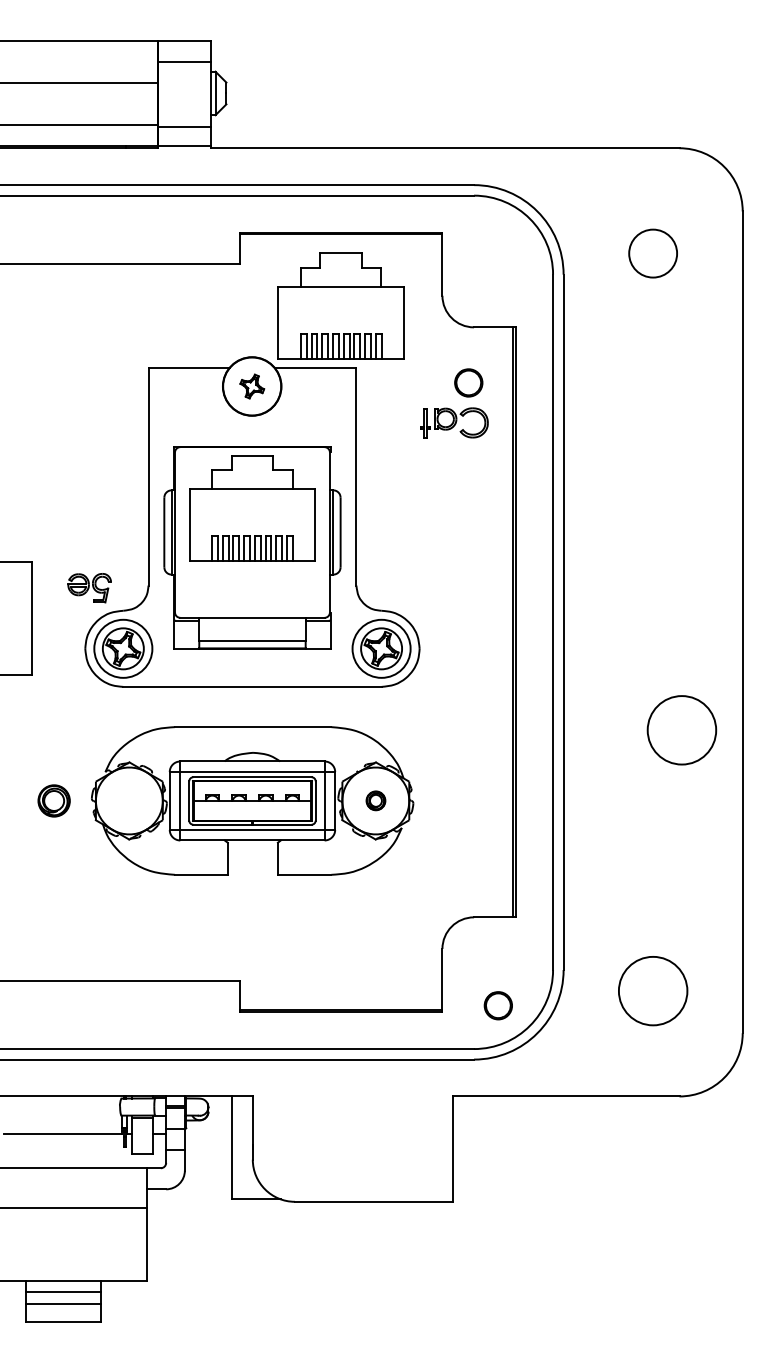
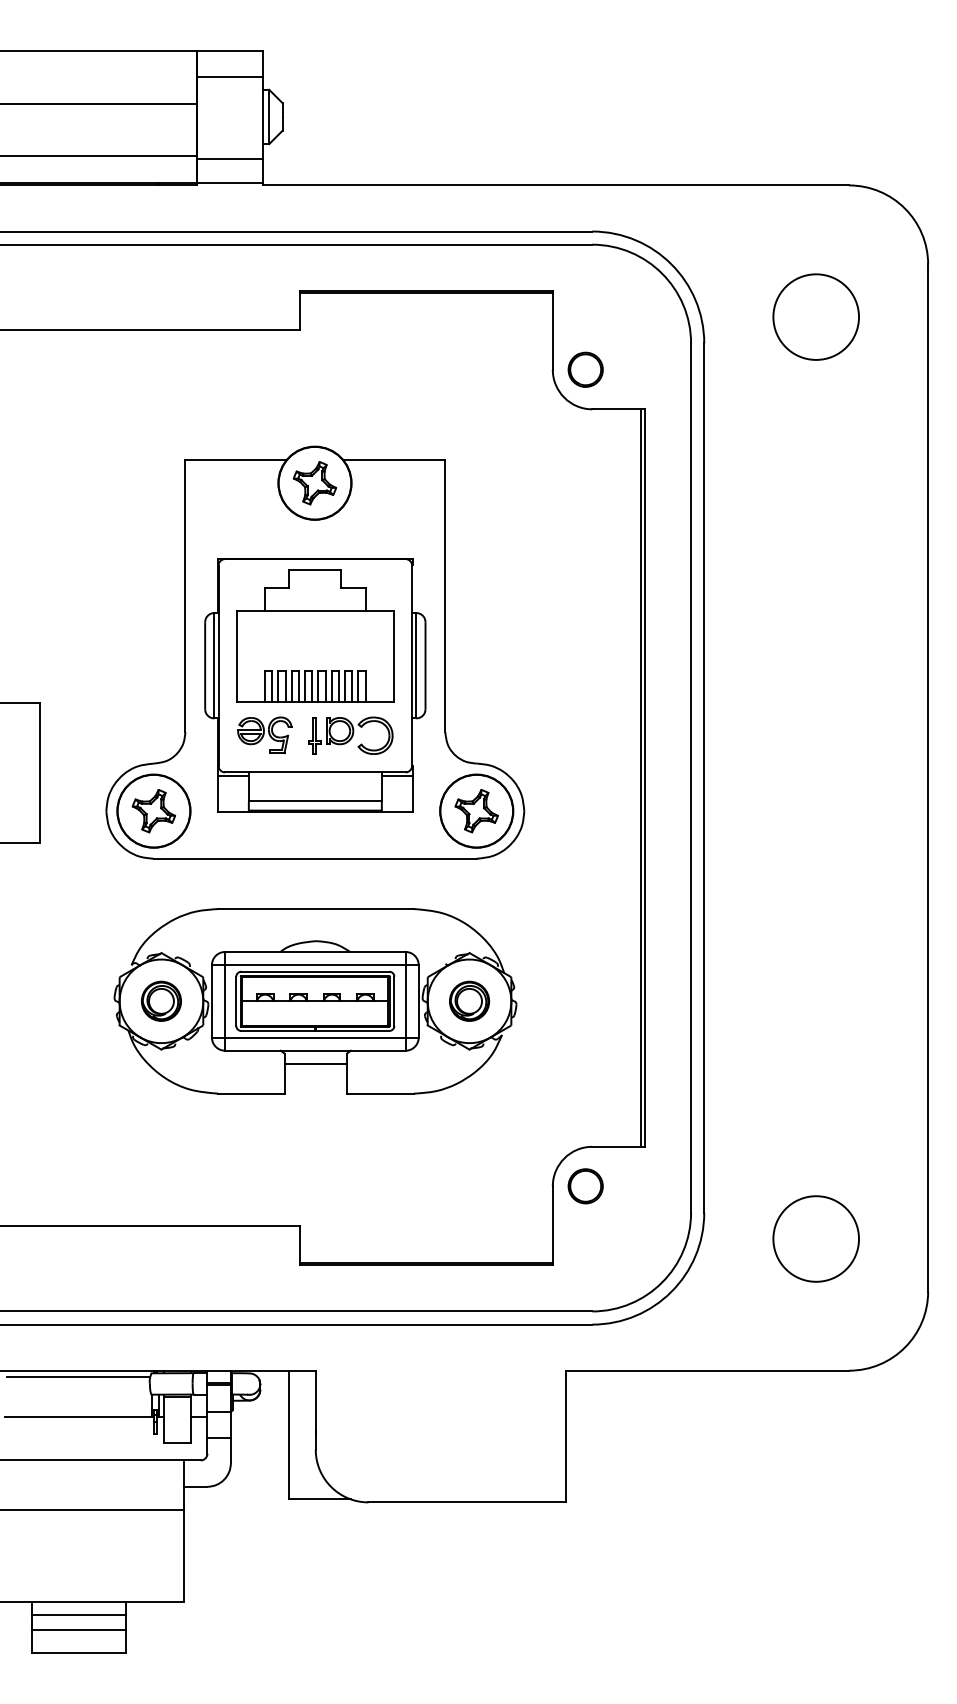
circle: (653, 253) -> (816, 316), size x1.43
part: (341, 305) -> (426, 382), removed
part: (468, 382) -> (585, 369), moved
part: (252, 386) -> (315, 483), size x1.43
part: (454, 422) -> (350, 735), moved
part: (89, 588) -> (264, 735), moved
circle: (123, 648) -> (153, 810), size x1.43
circle: (381, 648) -> (476, 810), size x1.43
circle: (681, 729) -> (851, 912), removed
part: (54, 800) -> (161, 1000), moved
part: (375, 800) -> (469, 1000), size x1.67
line: (252, 850) -> (315, 1063), added
part: (498, 1005) -> (585, 1186), moved
line: (62, 1101) -> (78, 1376), added

